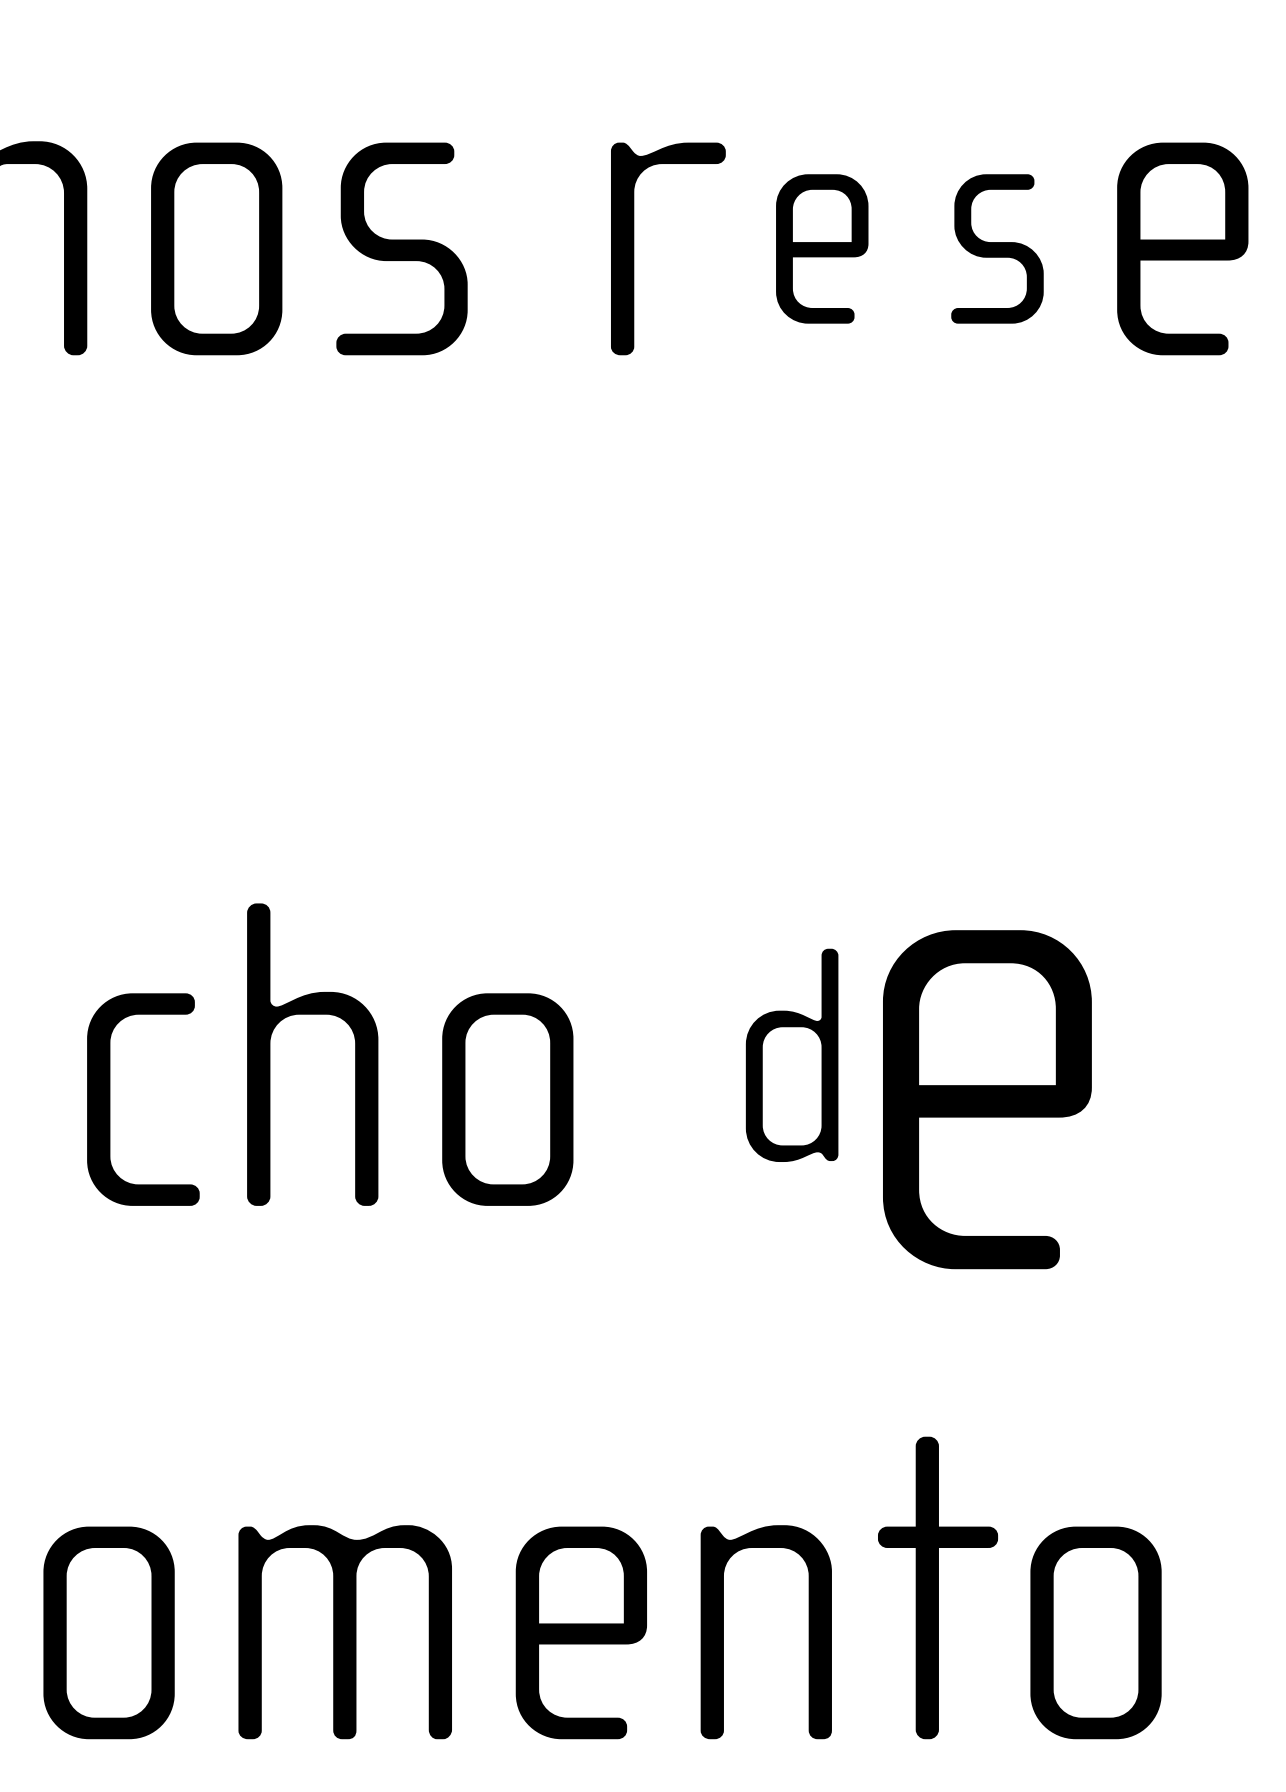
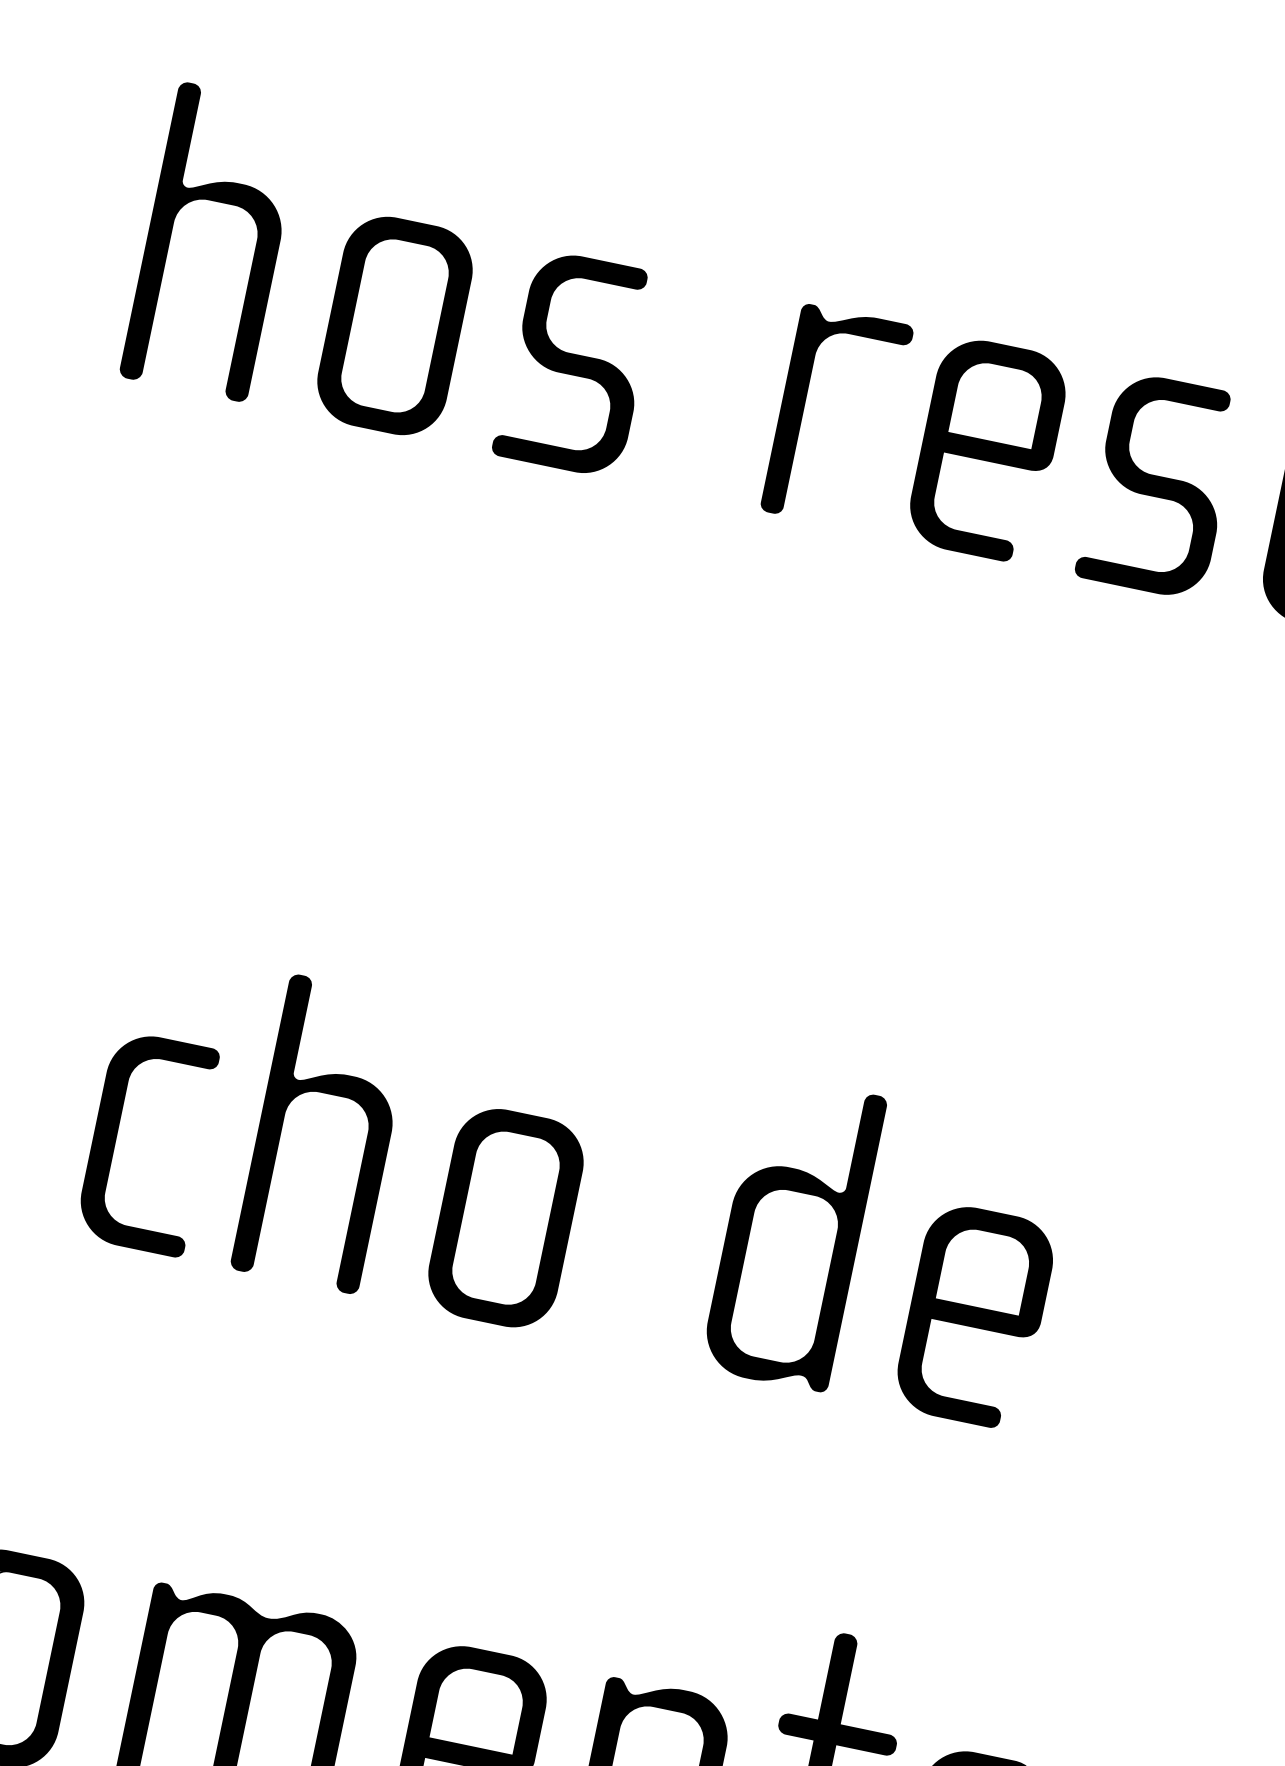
part: (821, 248) -> (987, 449), size x1.43
part: (997, 248) -> (1159, 485), size x1.43
part: (791, 1055) -> (792, 1233), size x1.43
part: (986, 1099) -> (974, 1315), size x0.62

